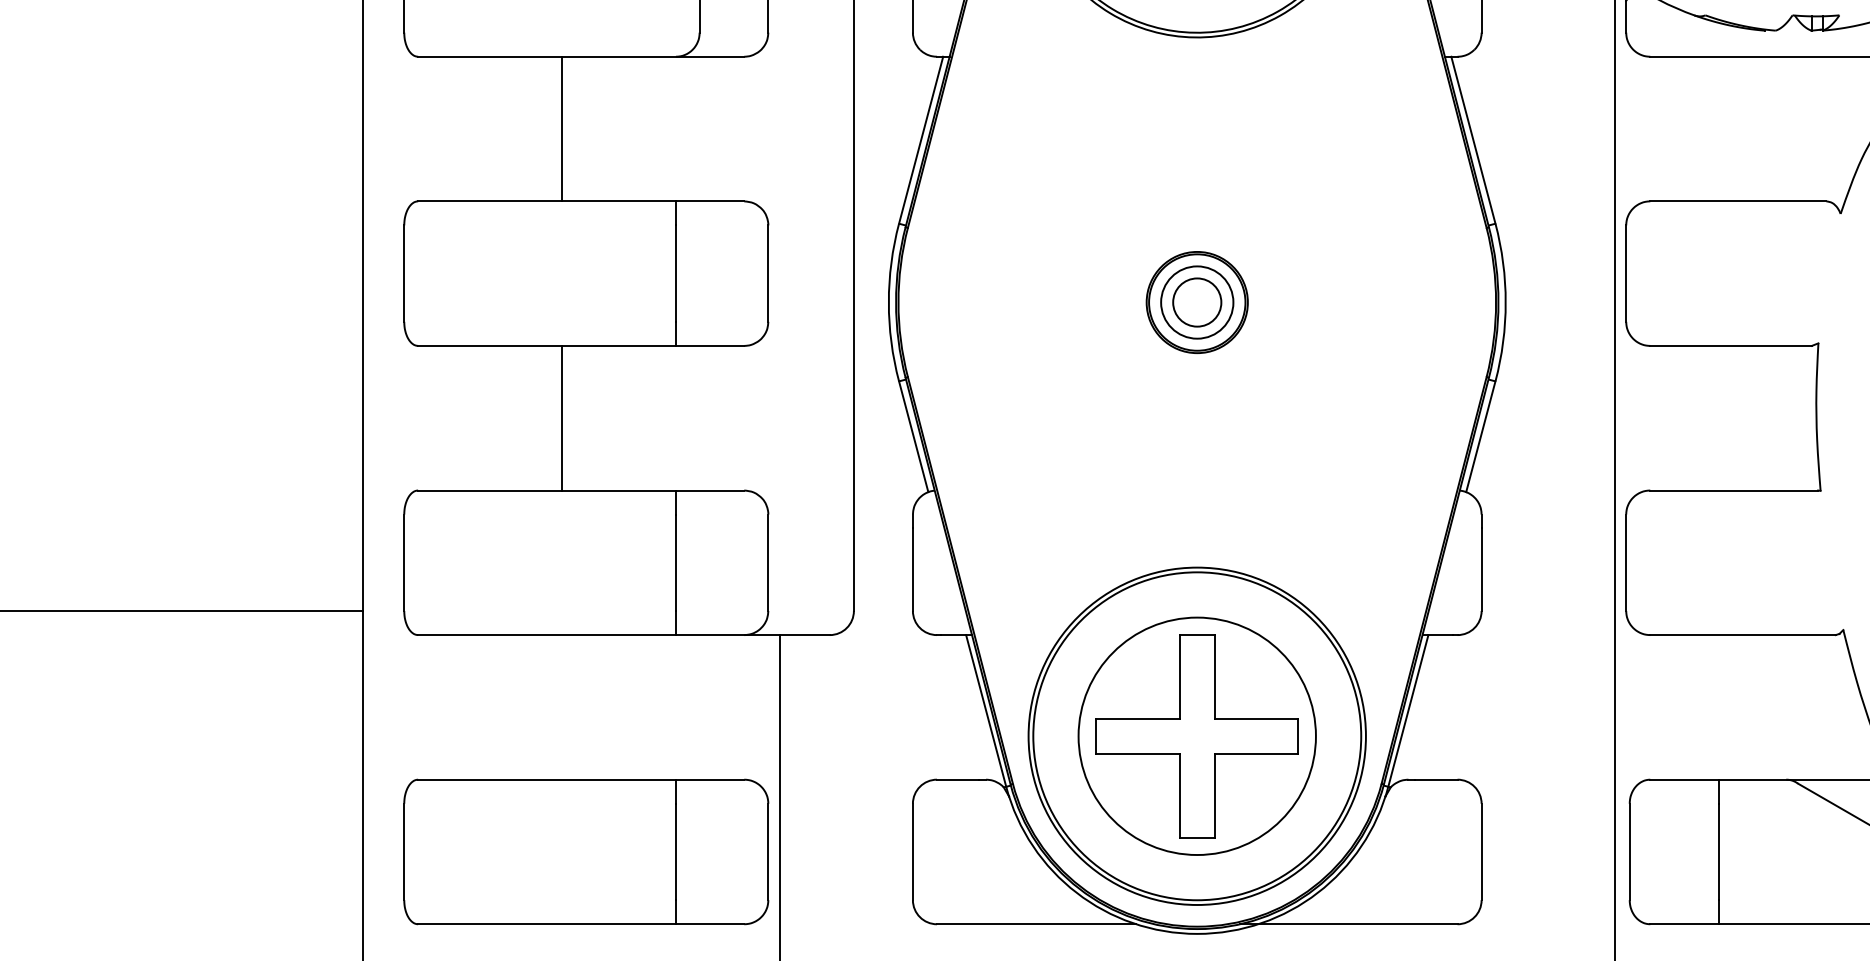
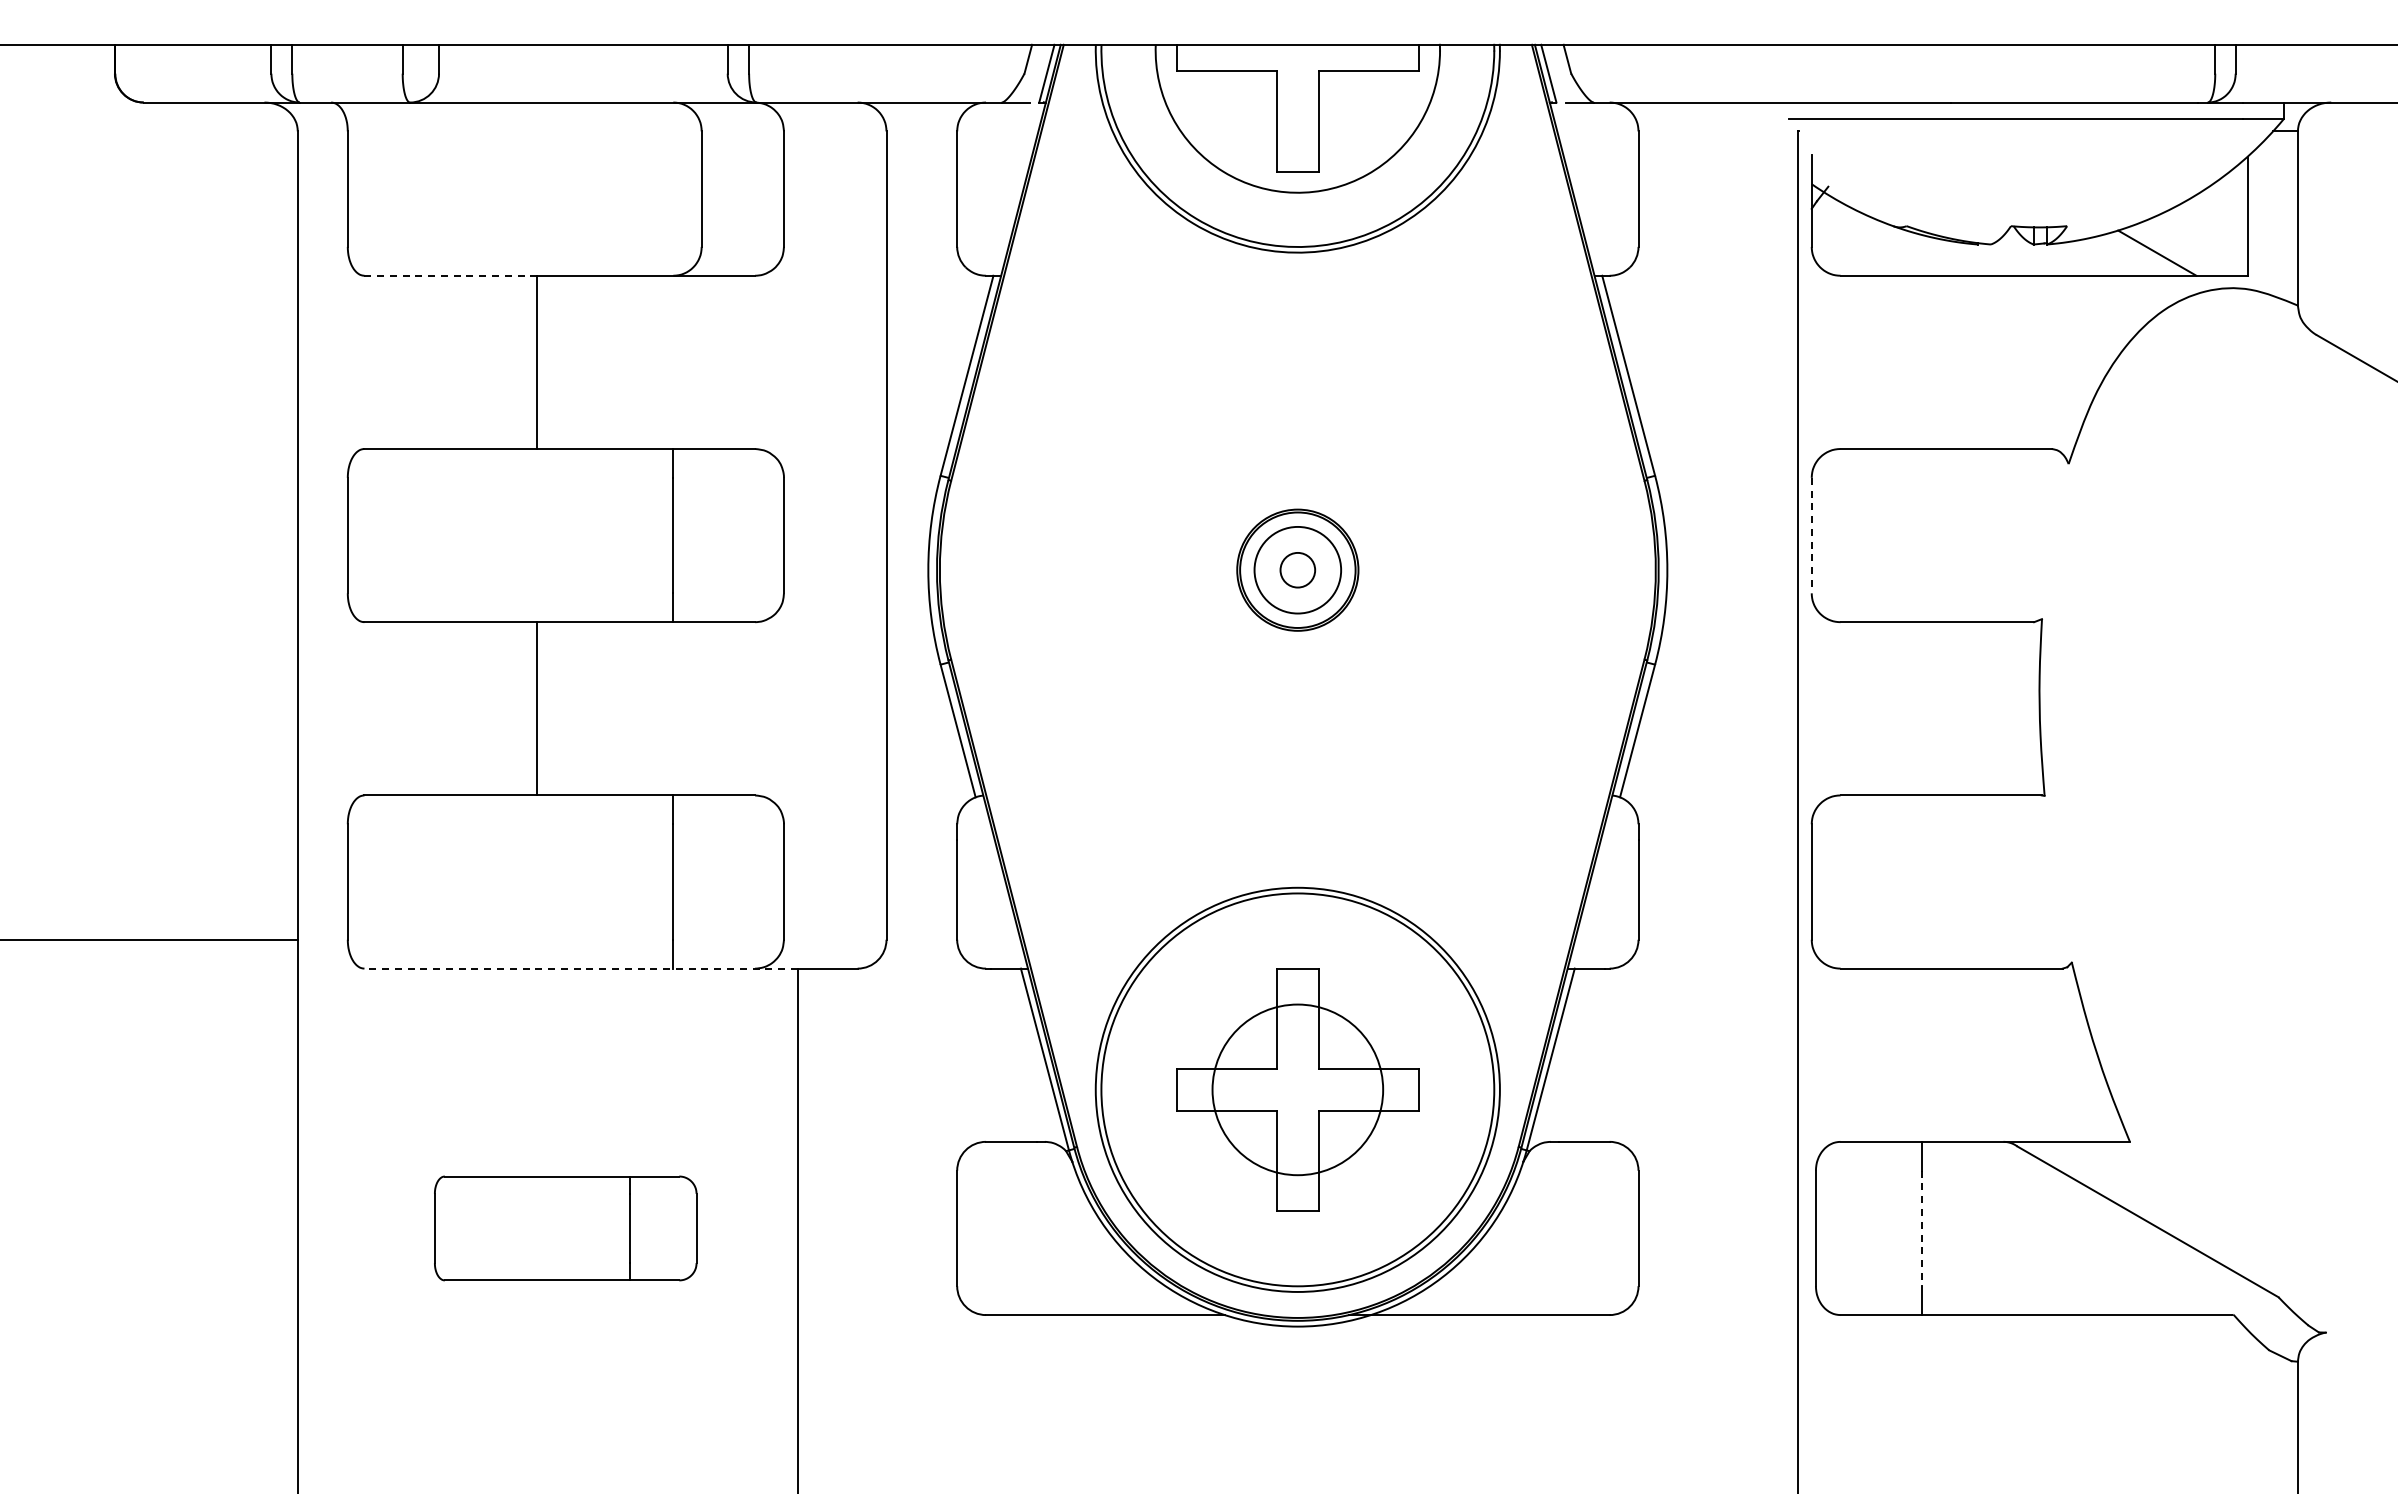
line: (489, 56) -> (450, 275), solid -> dashed
line: (1626, 273) -> (1811, 535), solid -> dashed
circle: (1196, 302) -> (1297, 570), size x0.6
line: (599, 634) -> (581, 968), solid -> dashed
circle: (1196, 735) -> (1297, 1089), size x0.6
part: (585, 852) -> (565, 1228), size x0.6
line: (1718, 852) -> (1922, 1228), solid -> dashed

